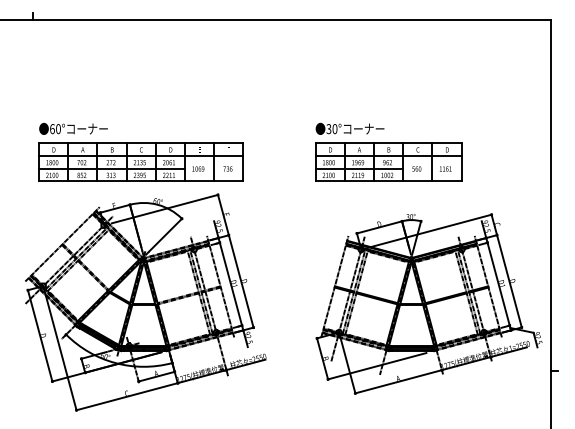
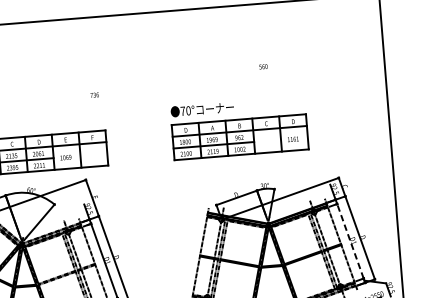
text: (328, 129) -> (182, 111), 30° -> 70°
text: (227, 168) -> (94, 94), moved
text: (416, 168) -> (263, 66), moved
line: (498, 284) -> (350, 241), solid -> dashed

